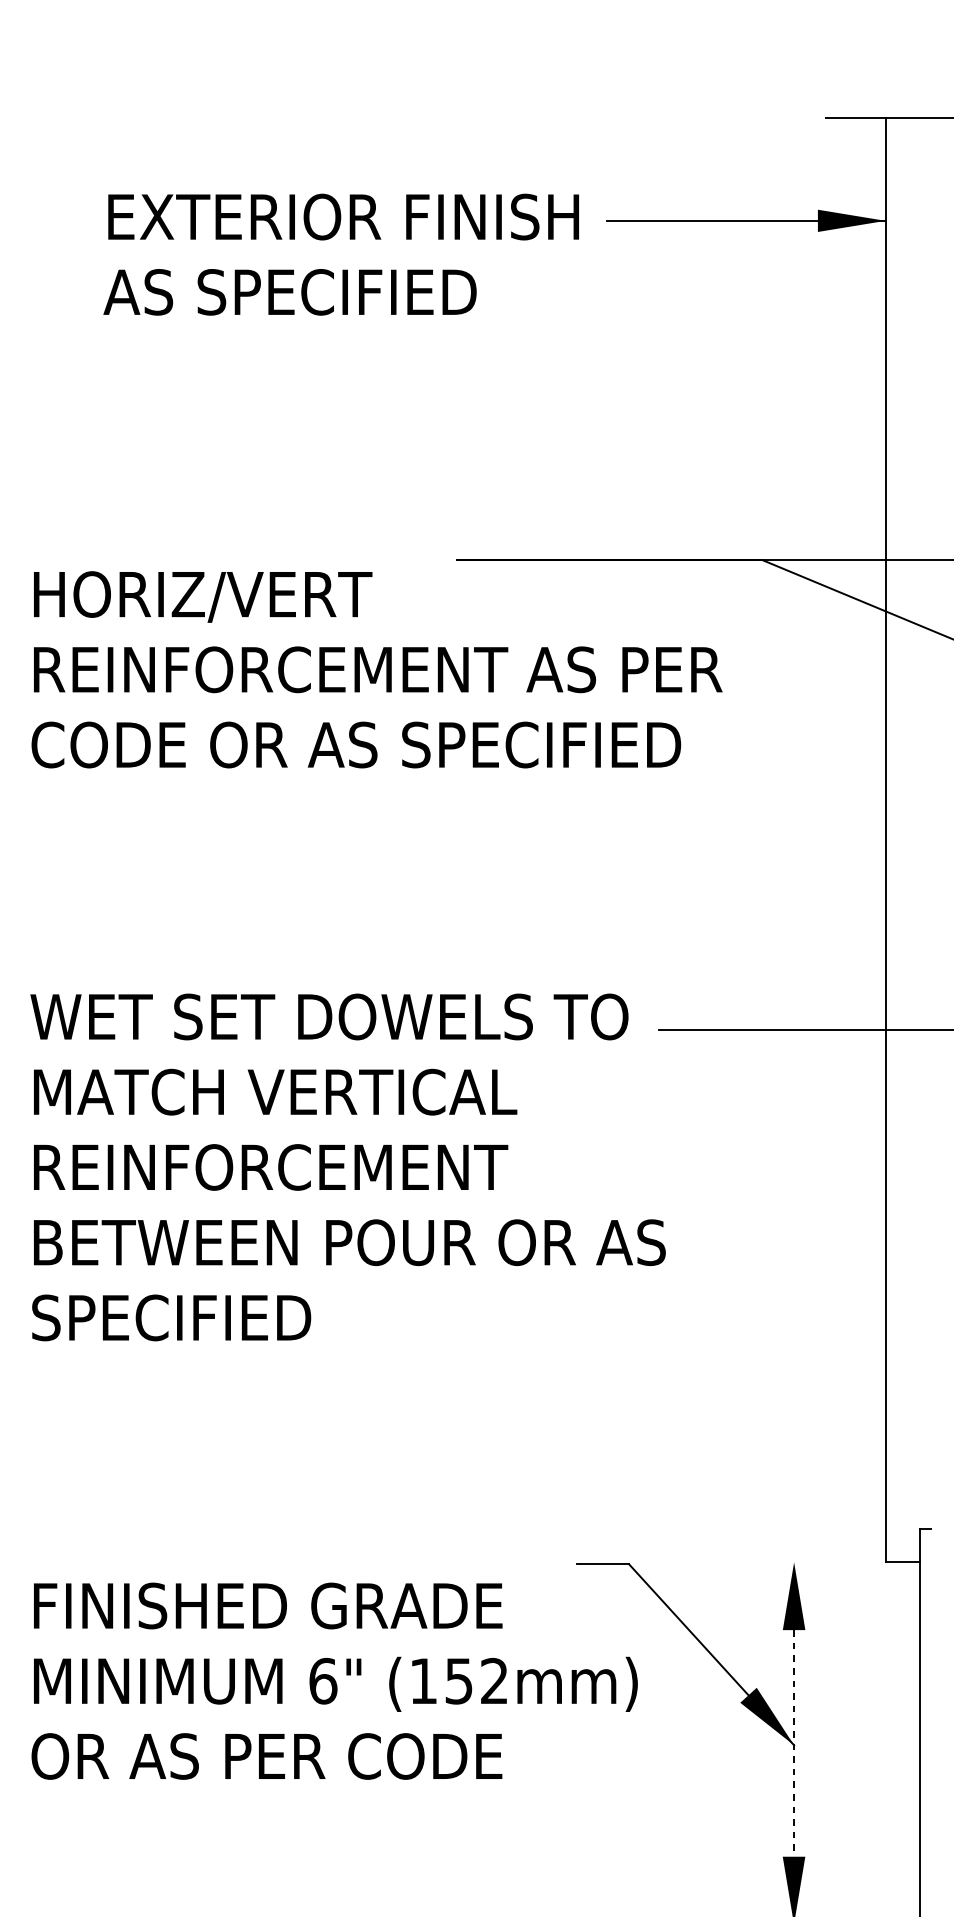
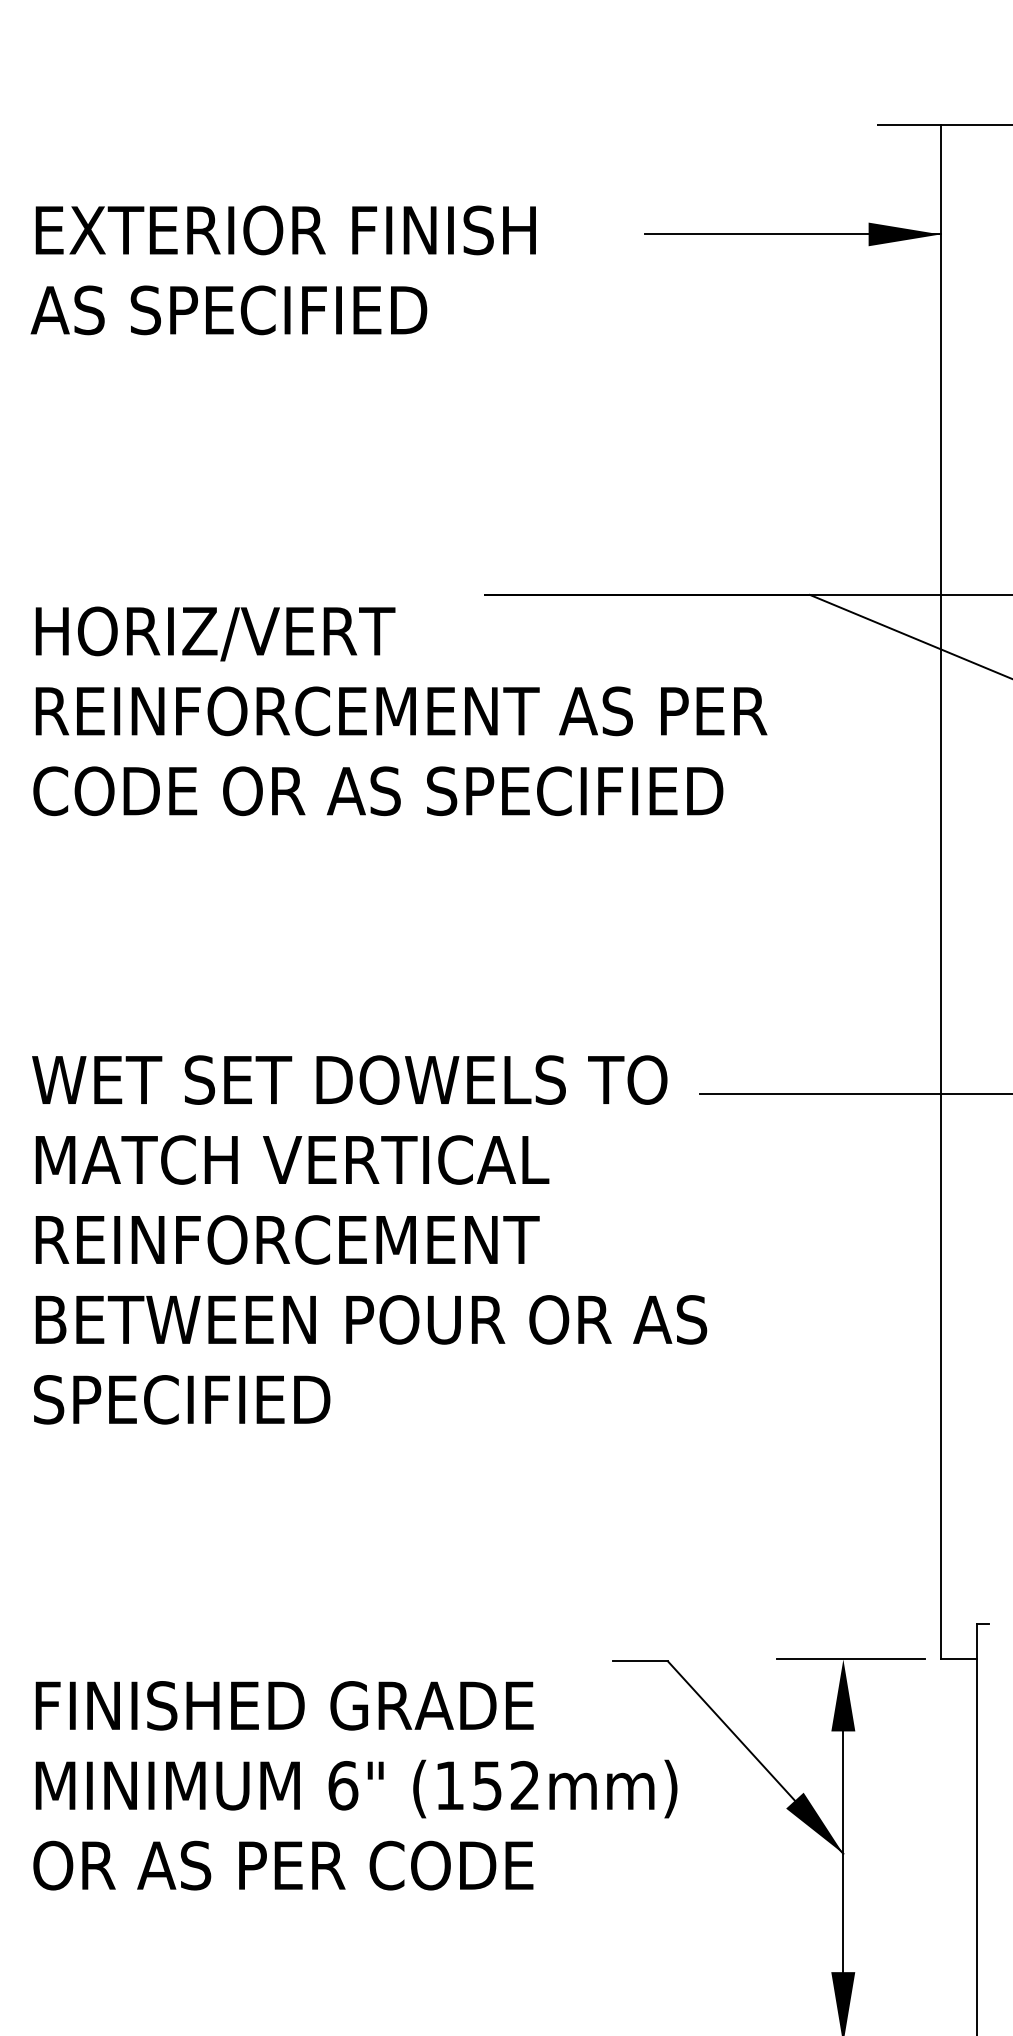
text: (340, 254) -> (282, 270), moved
line: (800, 1562) -> (850, 1659), added
line: (794, 1744) -> (843, 1852), dashed -> solid

